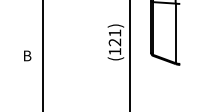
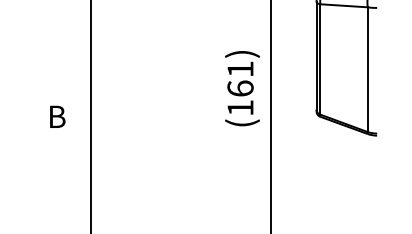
text: (114, 42) -> (239, 88), (121) -> (161)

